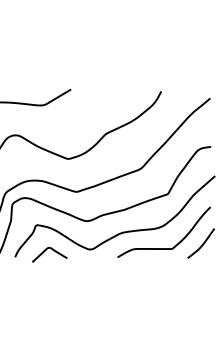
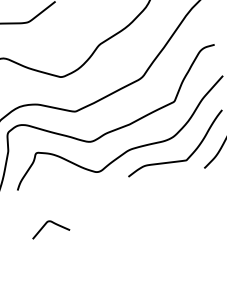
curve: (46, 250) -> (46, 224), moved

